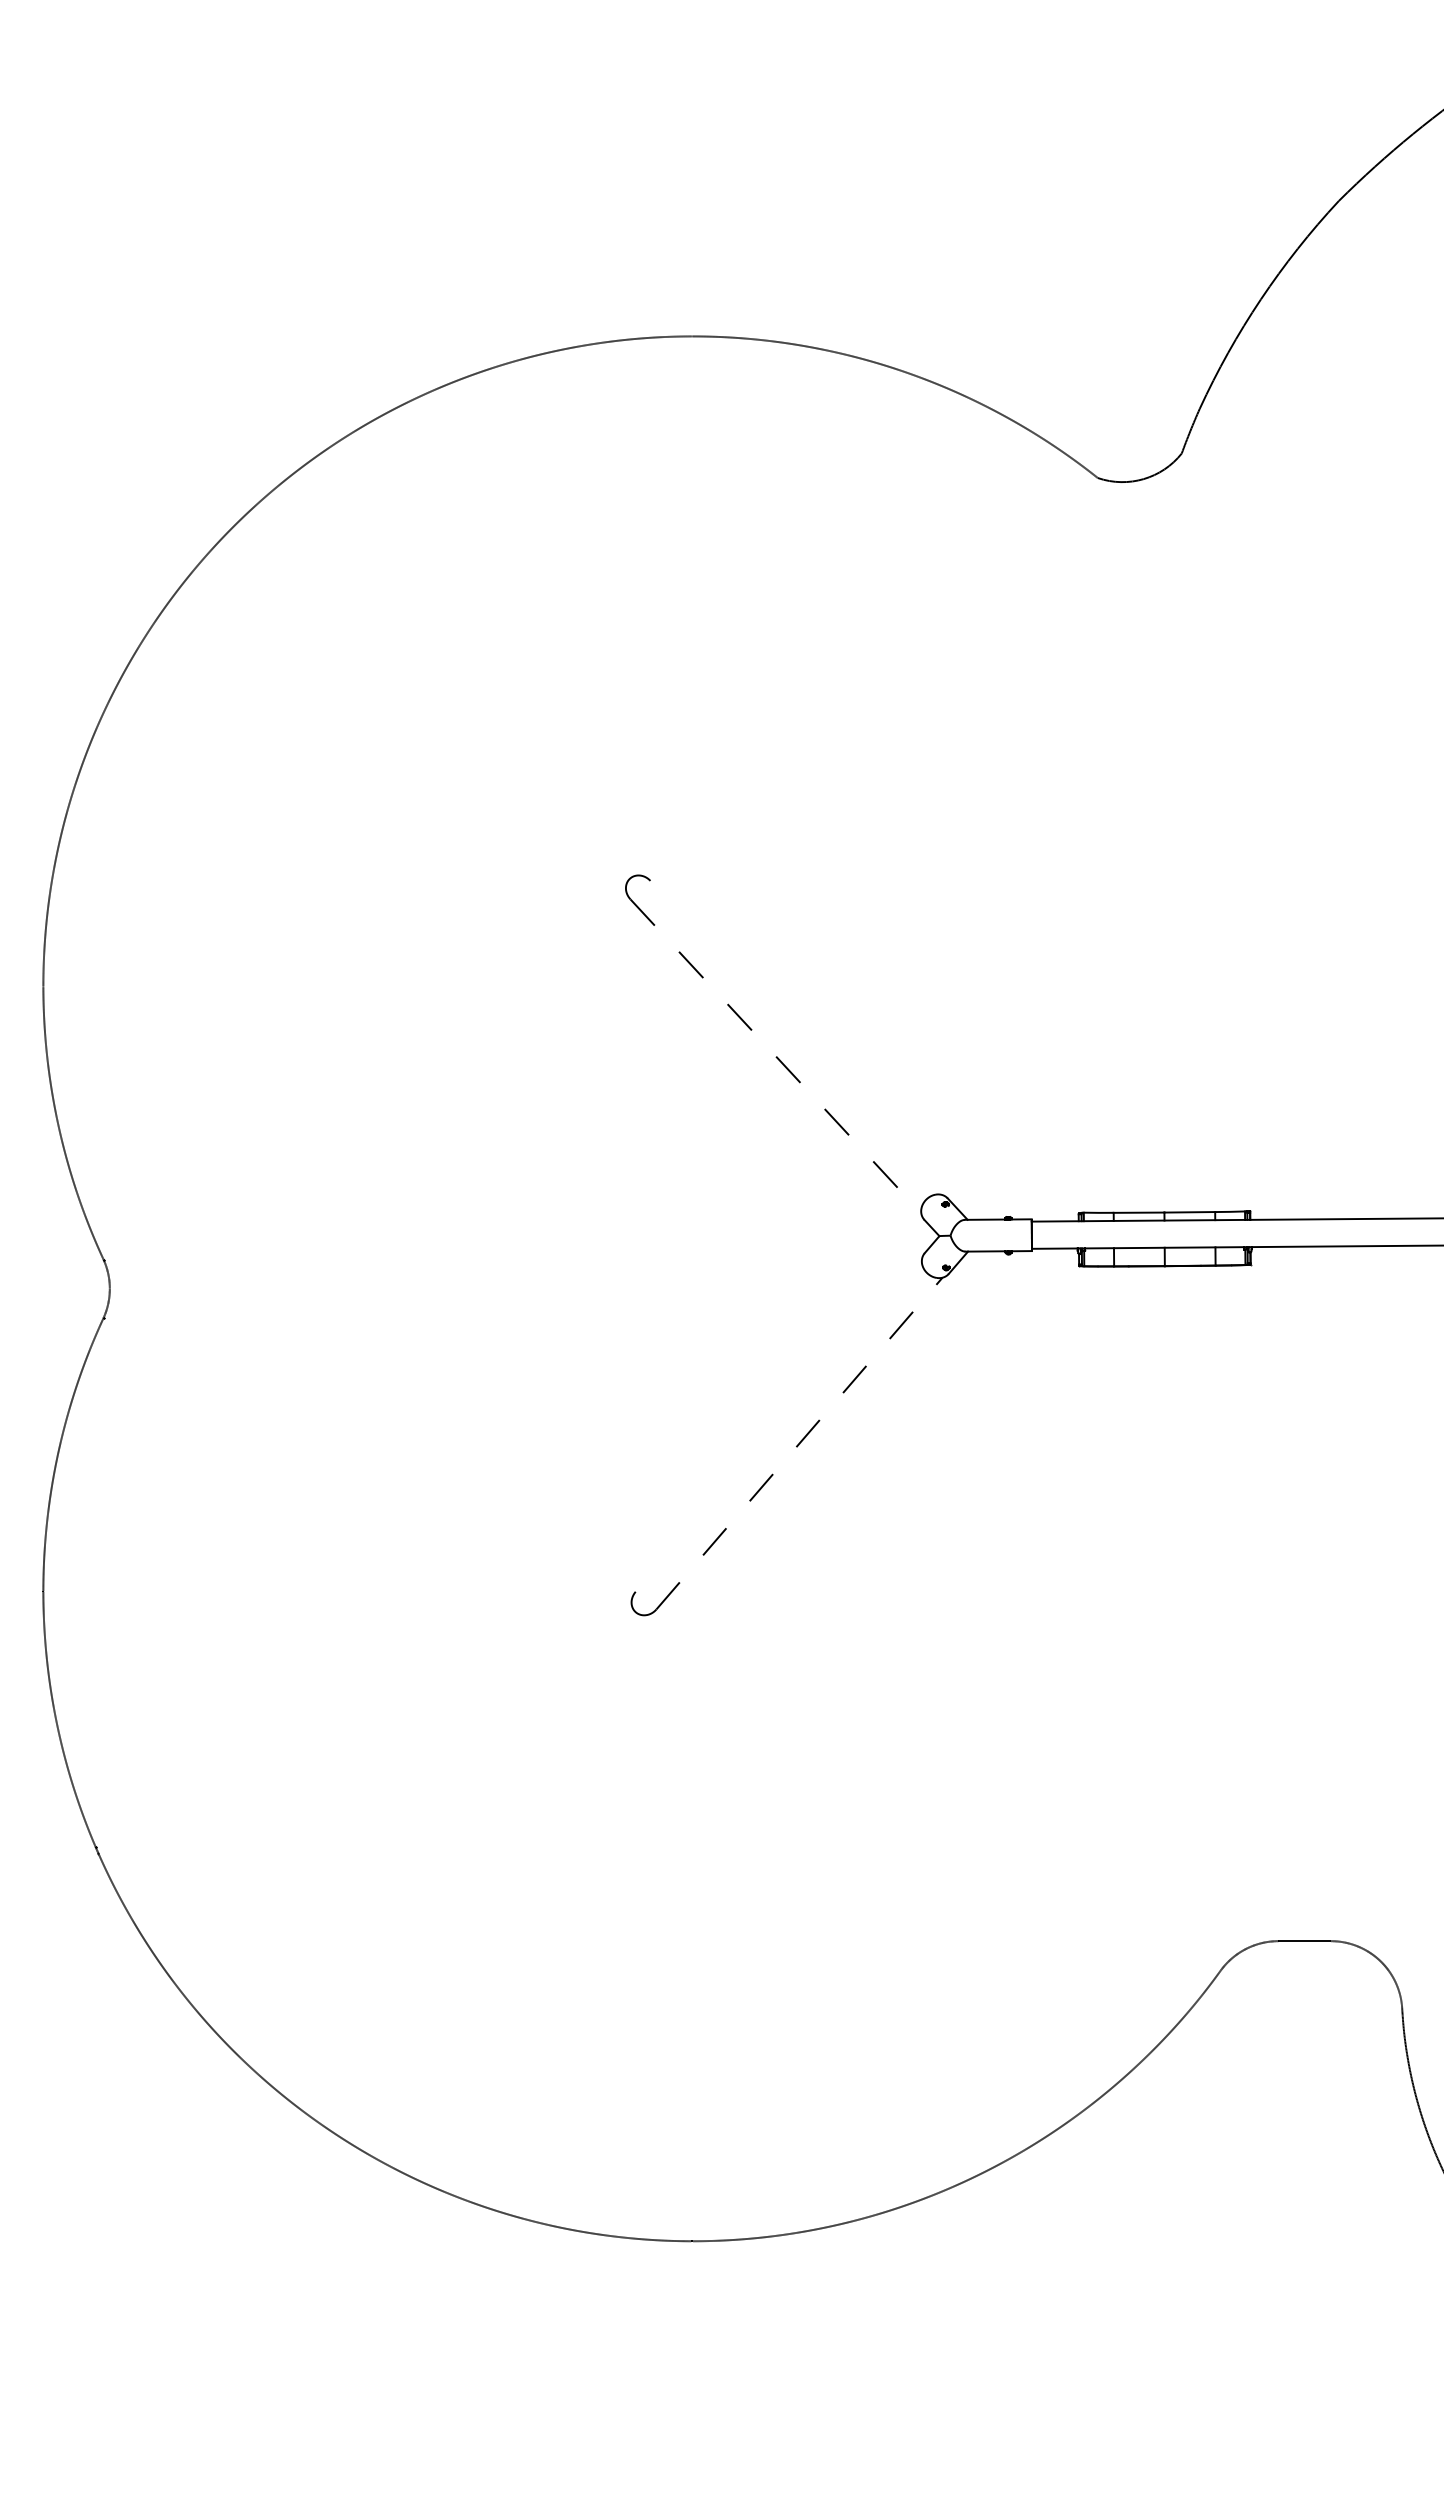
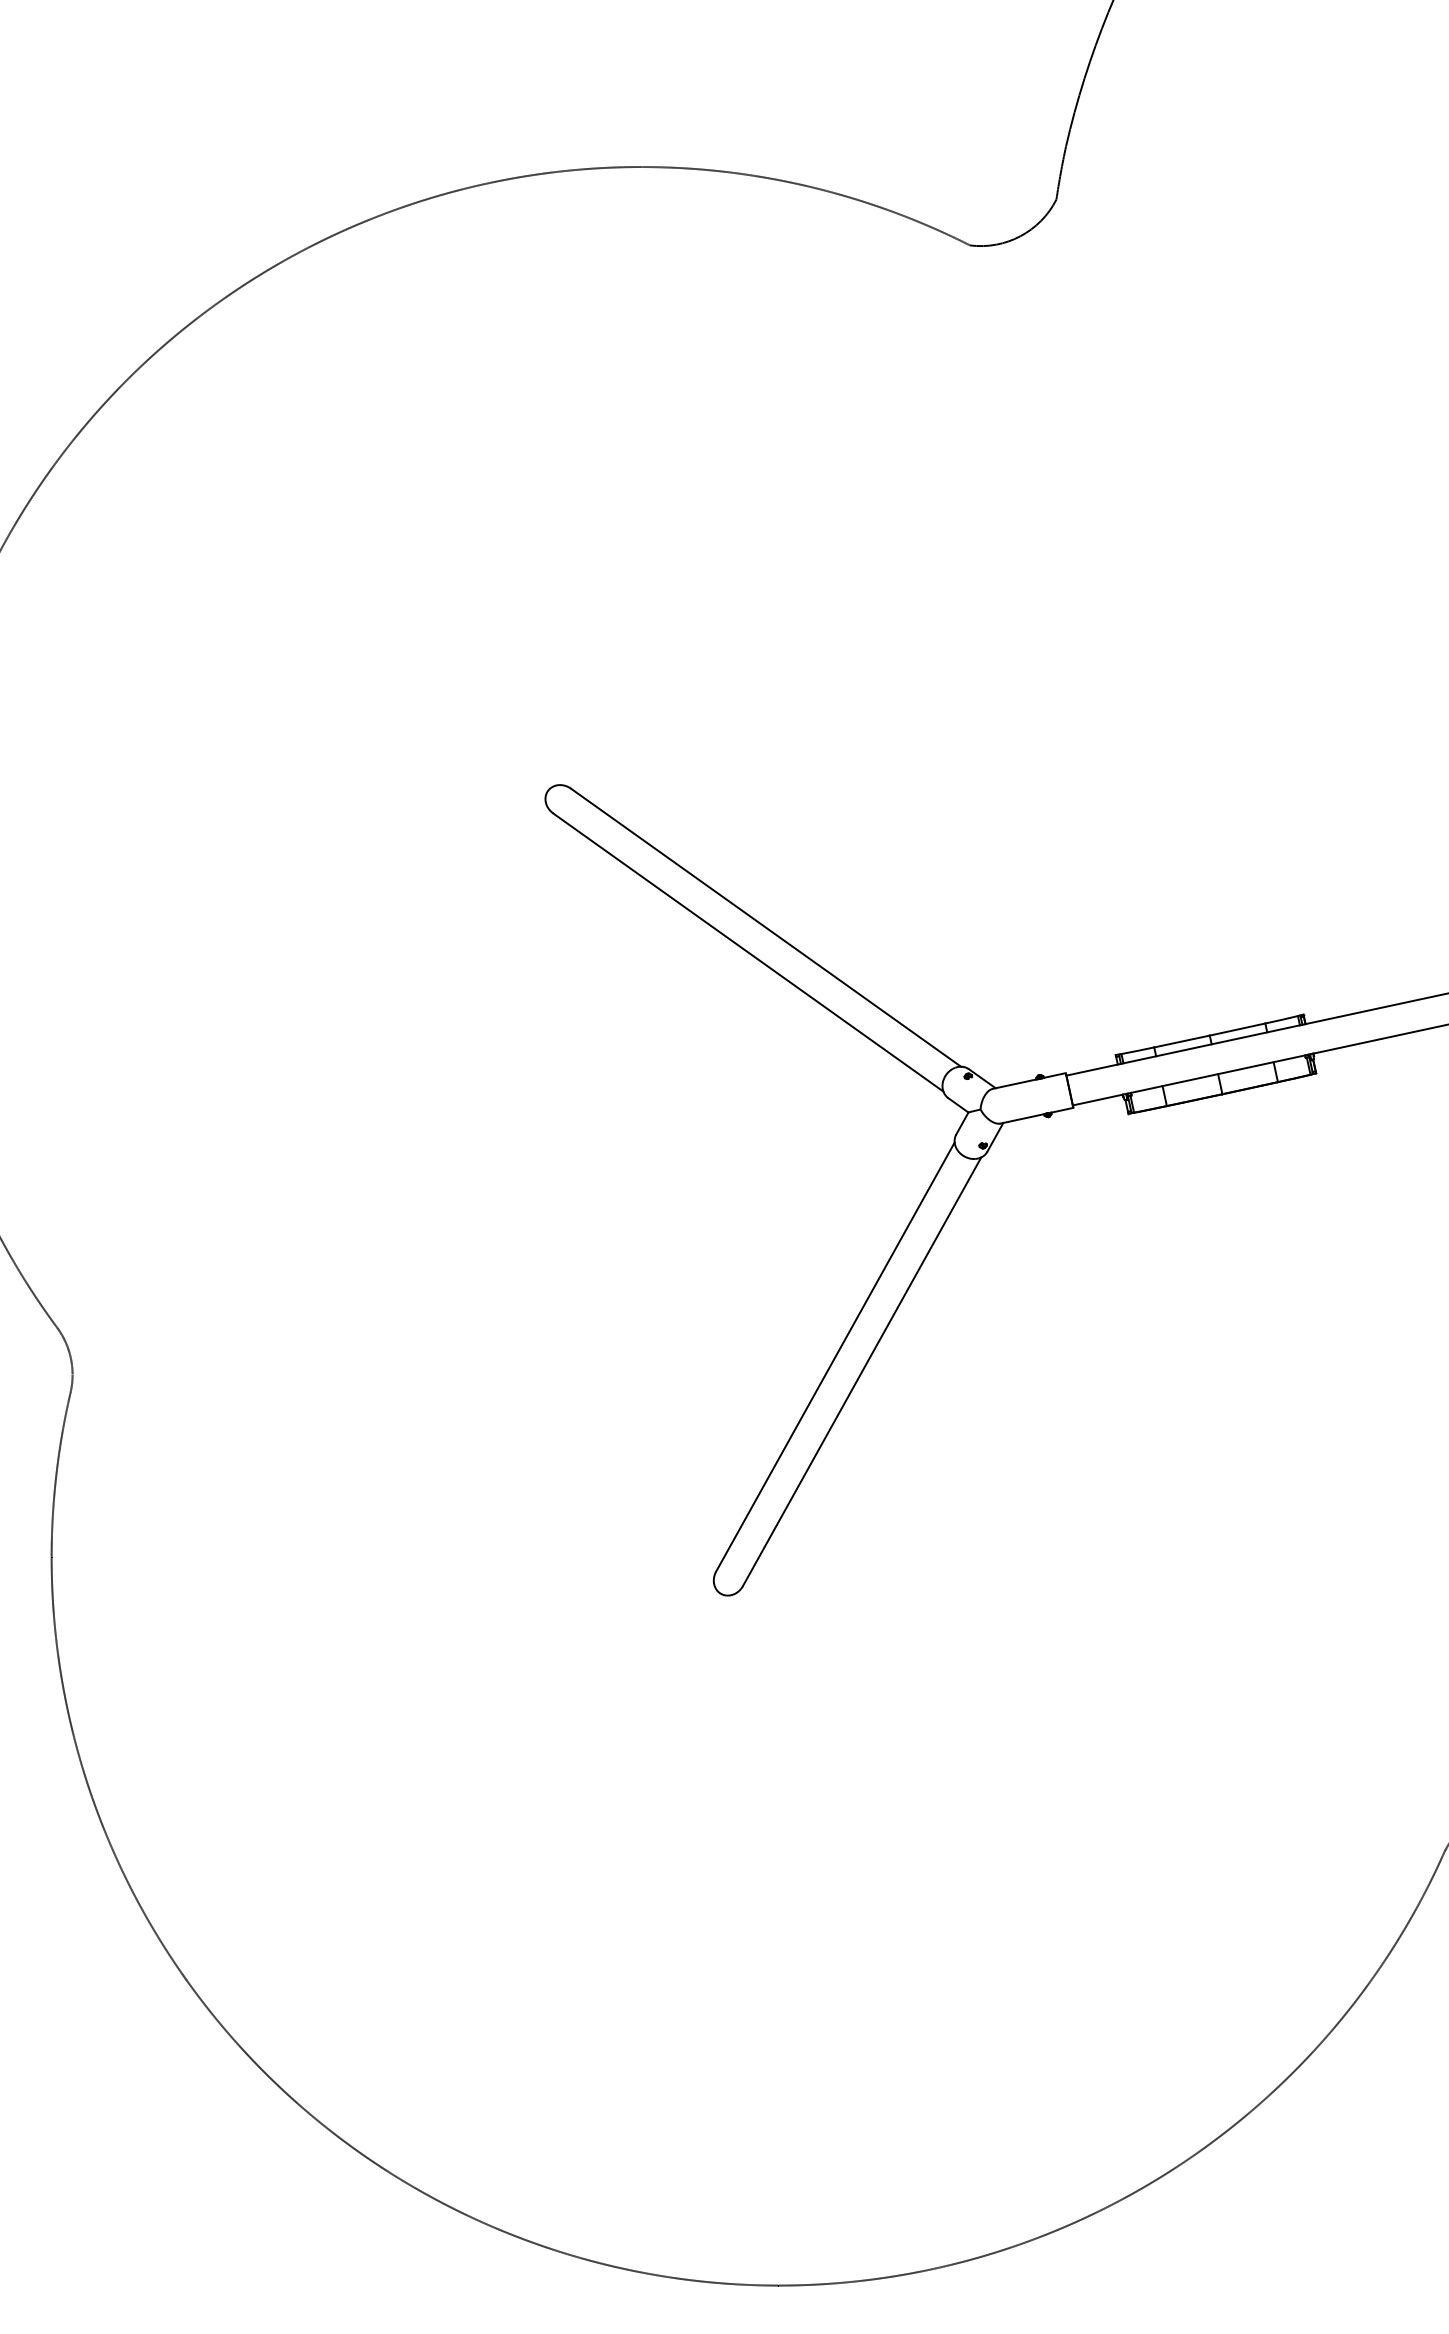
line: (795, 1037) -> (765, 927), added
line: (775, 1056) -> (747, 952), dashed -> solid
line: (778, 1425) -> (835, 1356), added
line: (799, 1443) -> (862, 1371), dashed -> solid

